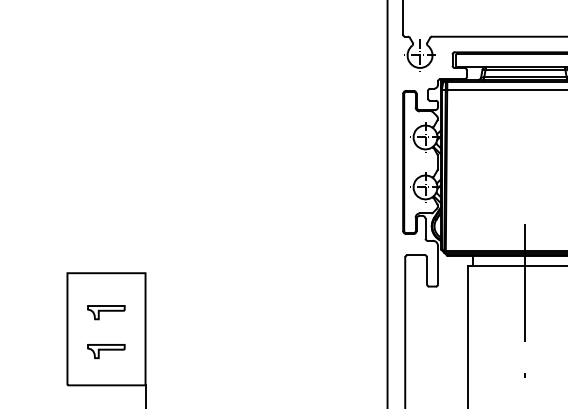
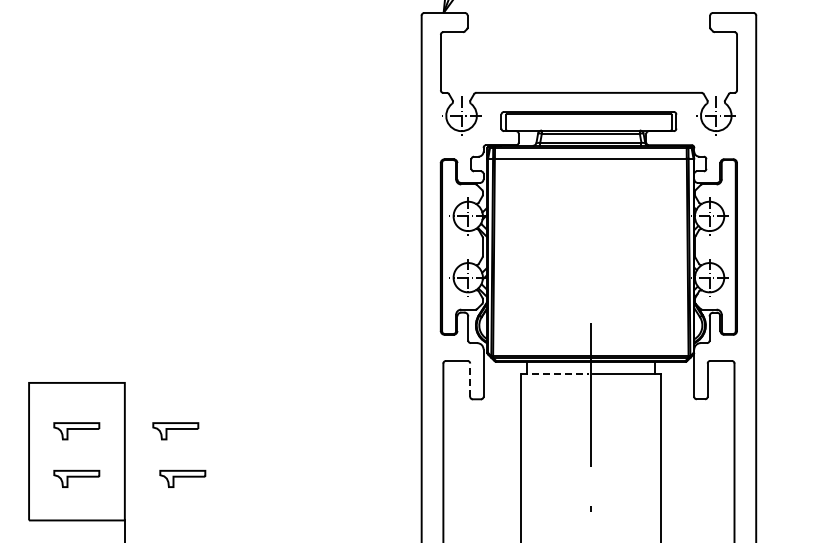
line: (496, 266) -> (555, 374), solid -> dashed
line: (427, 271) -> (470, 380), solid -> dashed
part: (186, 312) -> (175, 431), added
part: (192, 351) -> (182, 478), added

